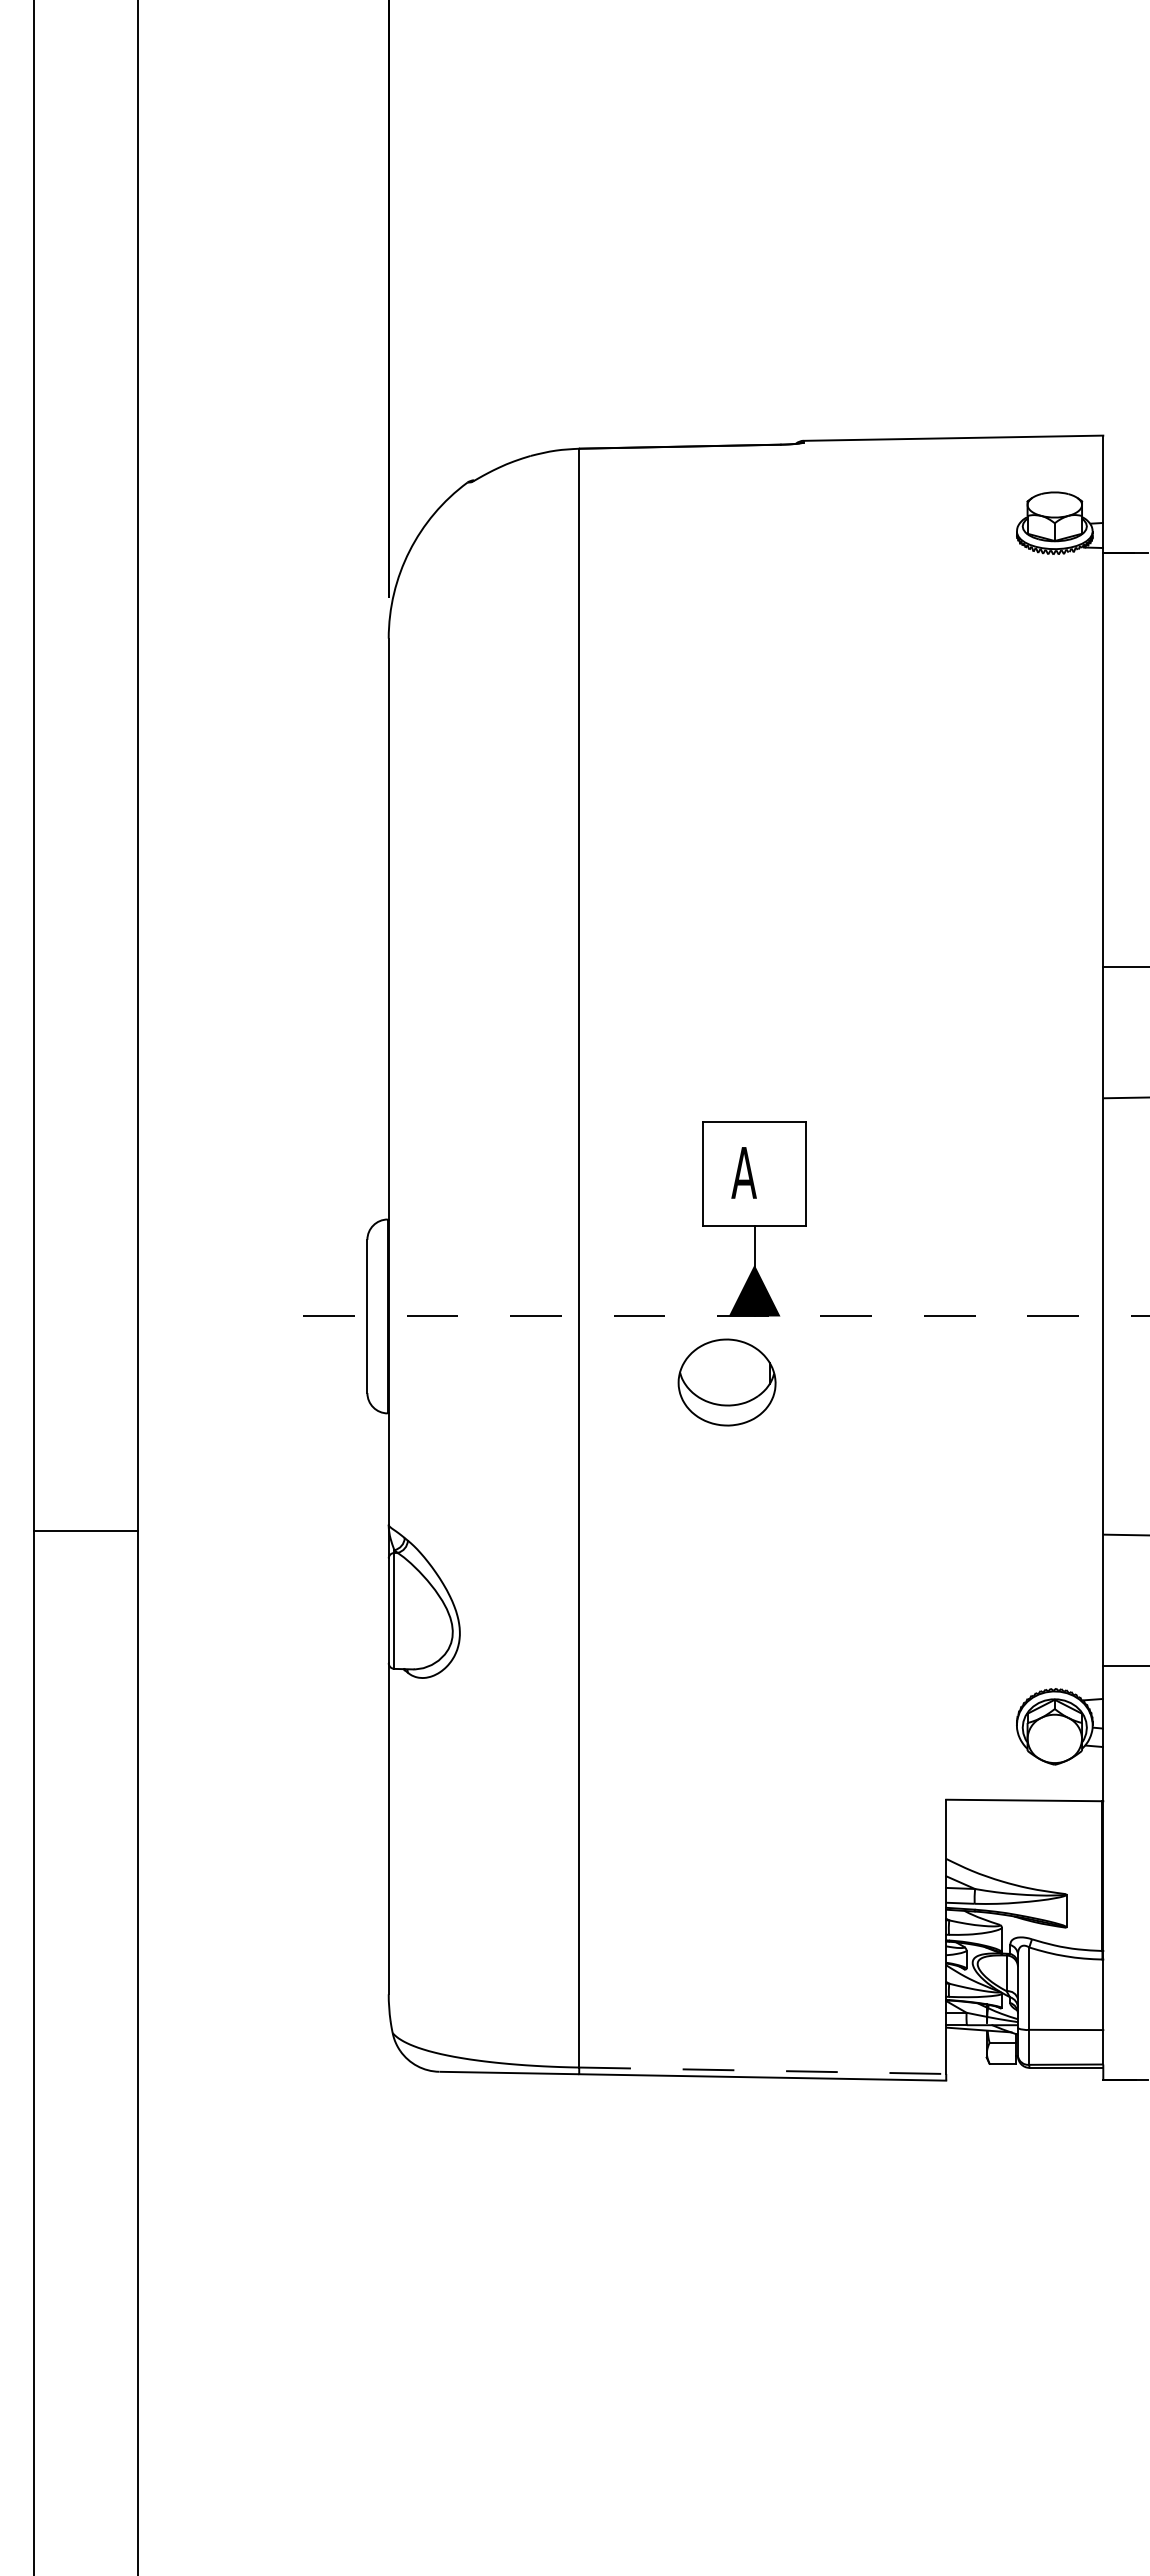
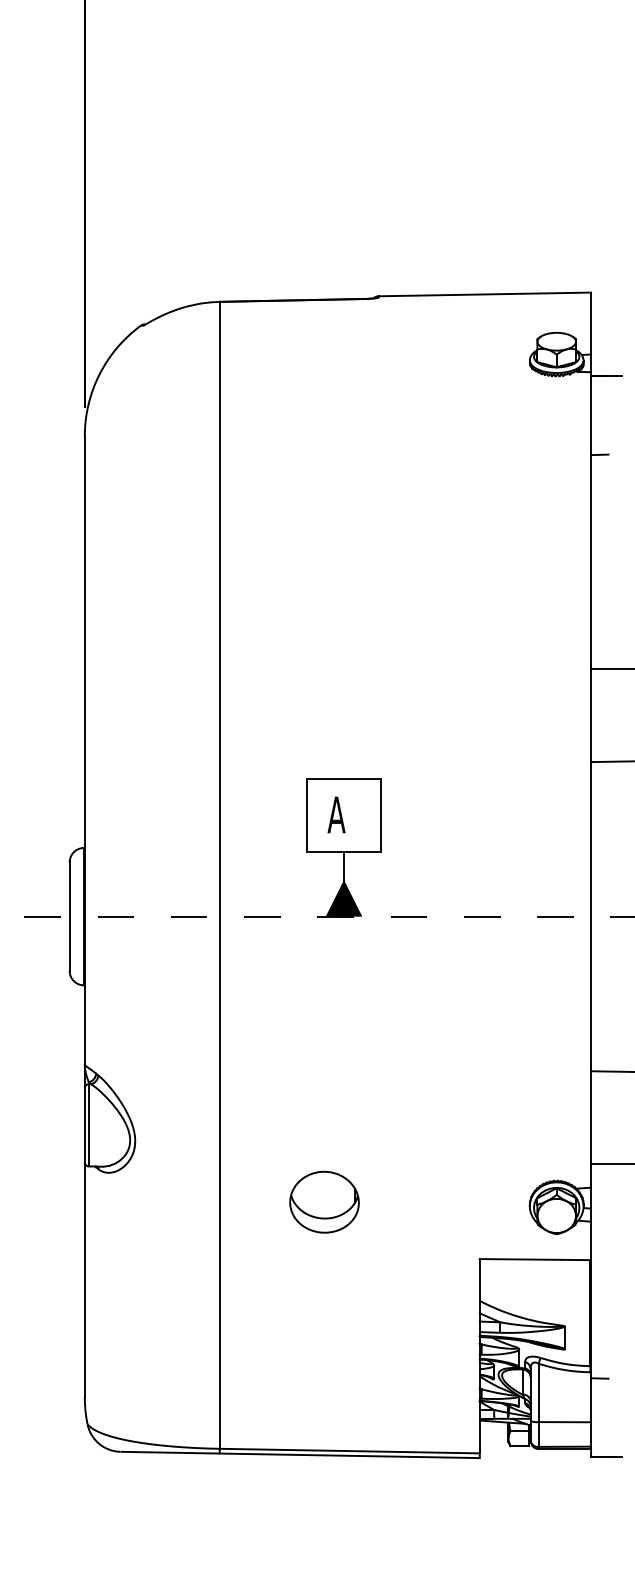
line: (1115, 664) -> (599, 454), added
part: (726, 1382) -> (324, 1202), moved
line: (1115, 1967) -> (599, 1377), added
line: (762, 2070) -> (349, 1450), dashed -> solid

